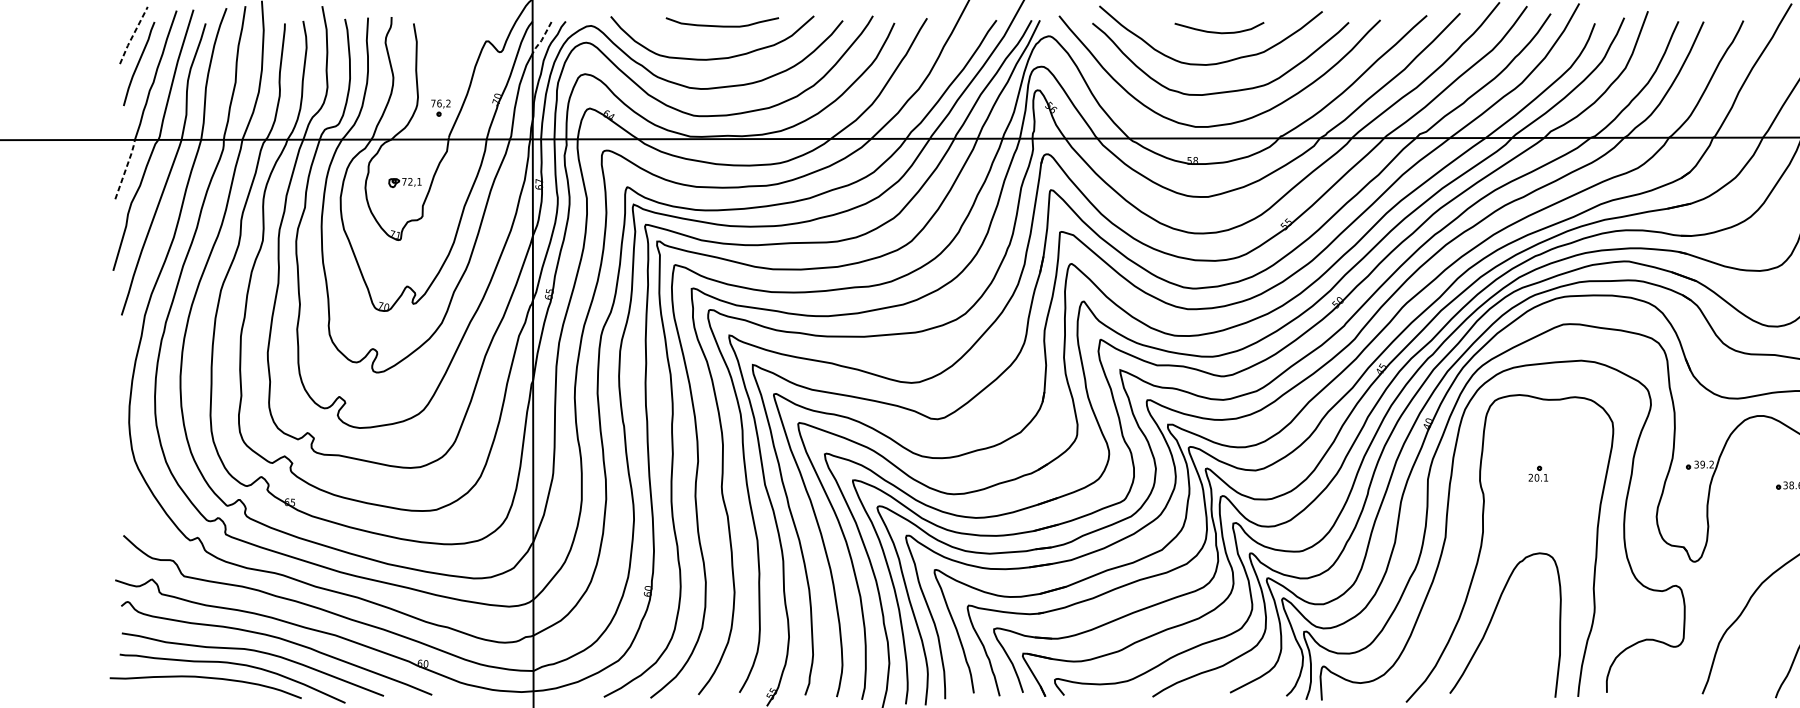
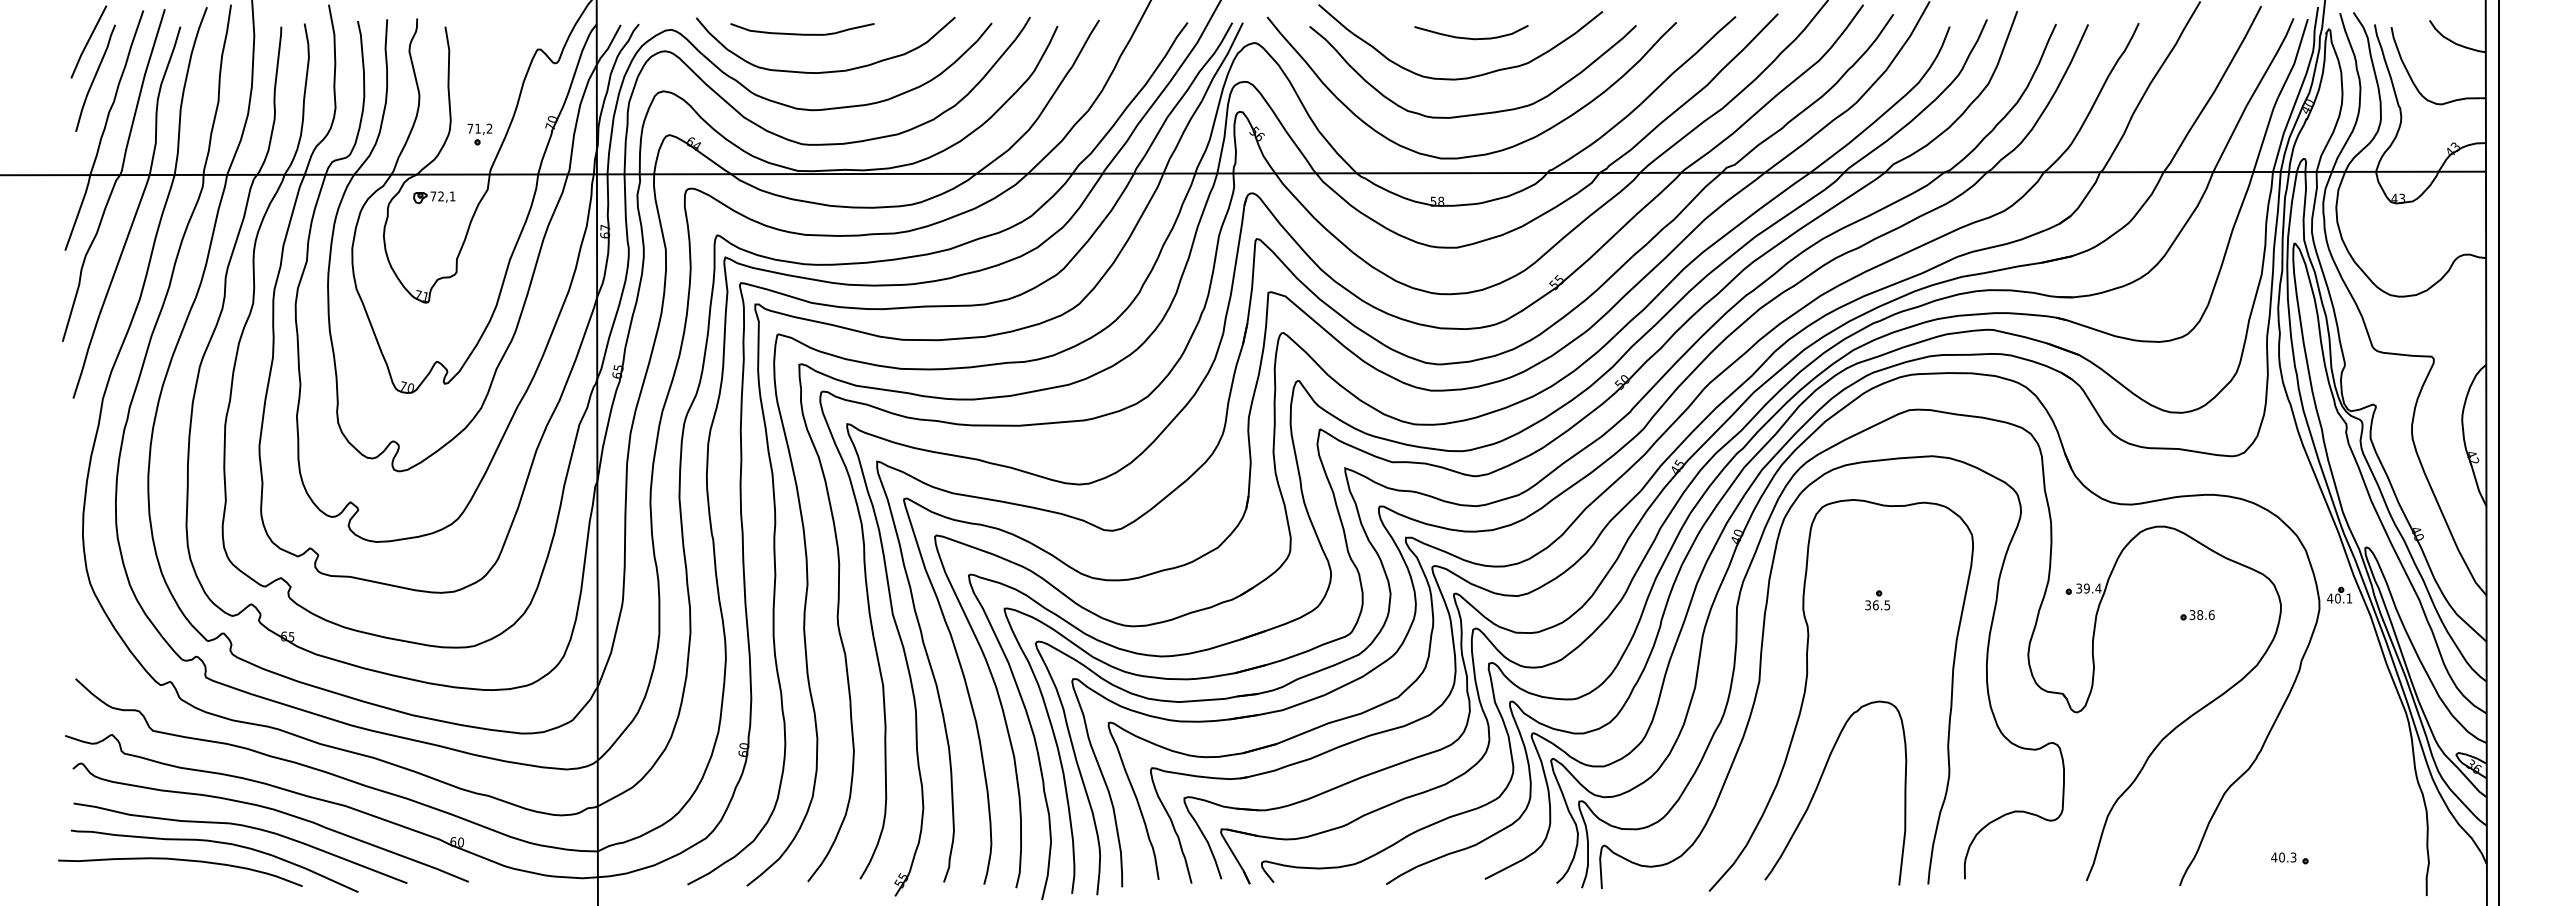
curve: (722, 25) -> (802, 33), moved
line: (133, 35) -> (88, 41), dashed -> solid
line: (542, 38) -> (609, 46), dashed -> solid
text: (439, 103) -> (478, 128), 76,2 -> 71,2
line: (126, 168) -> (79, 211), dashed -> solid
part: (405, 182) -> (434, 197), moved
text: (1711, 464) -> (2098, 588), 39.2 -> 39.4
text: (1538, 477) -> (1877, 605), 20.1 -> 36.5

